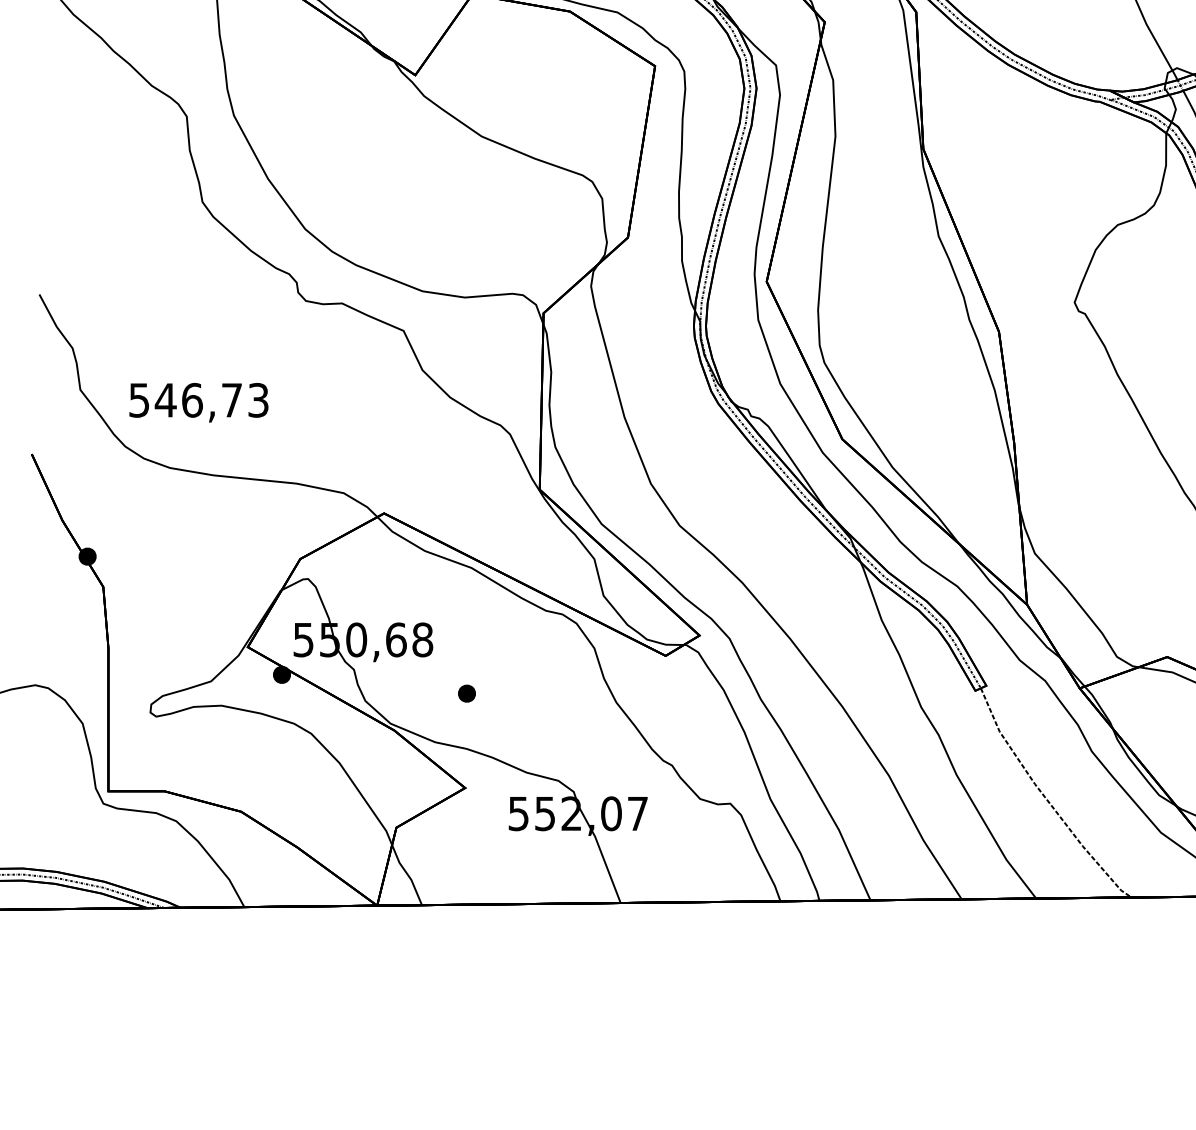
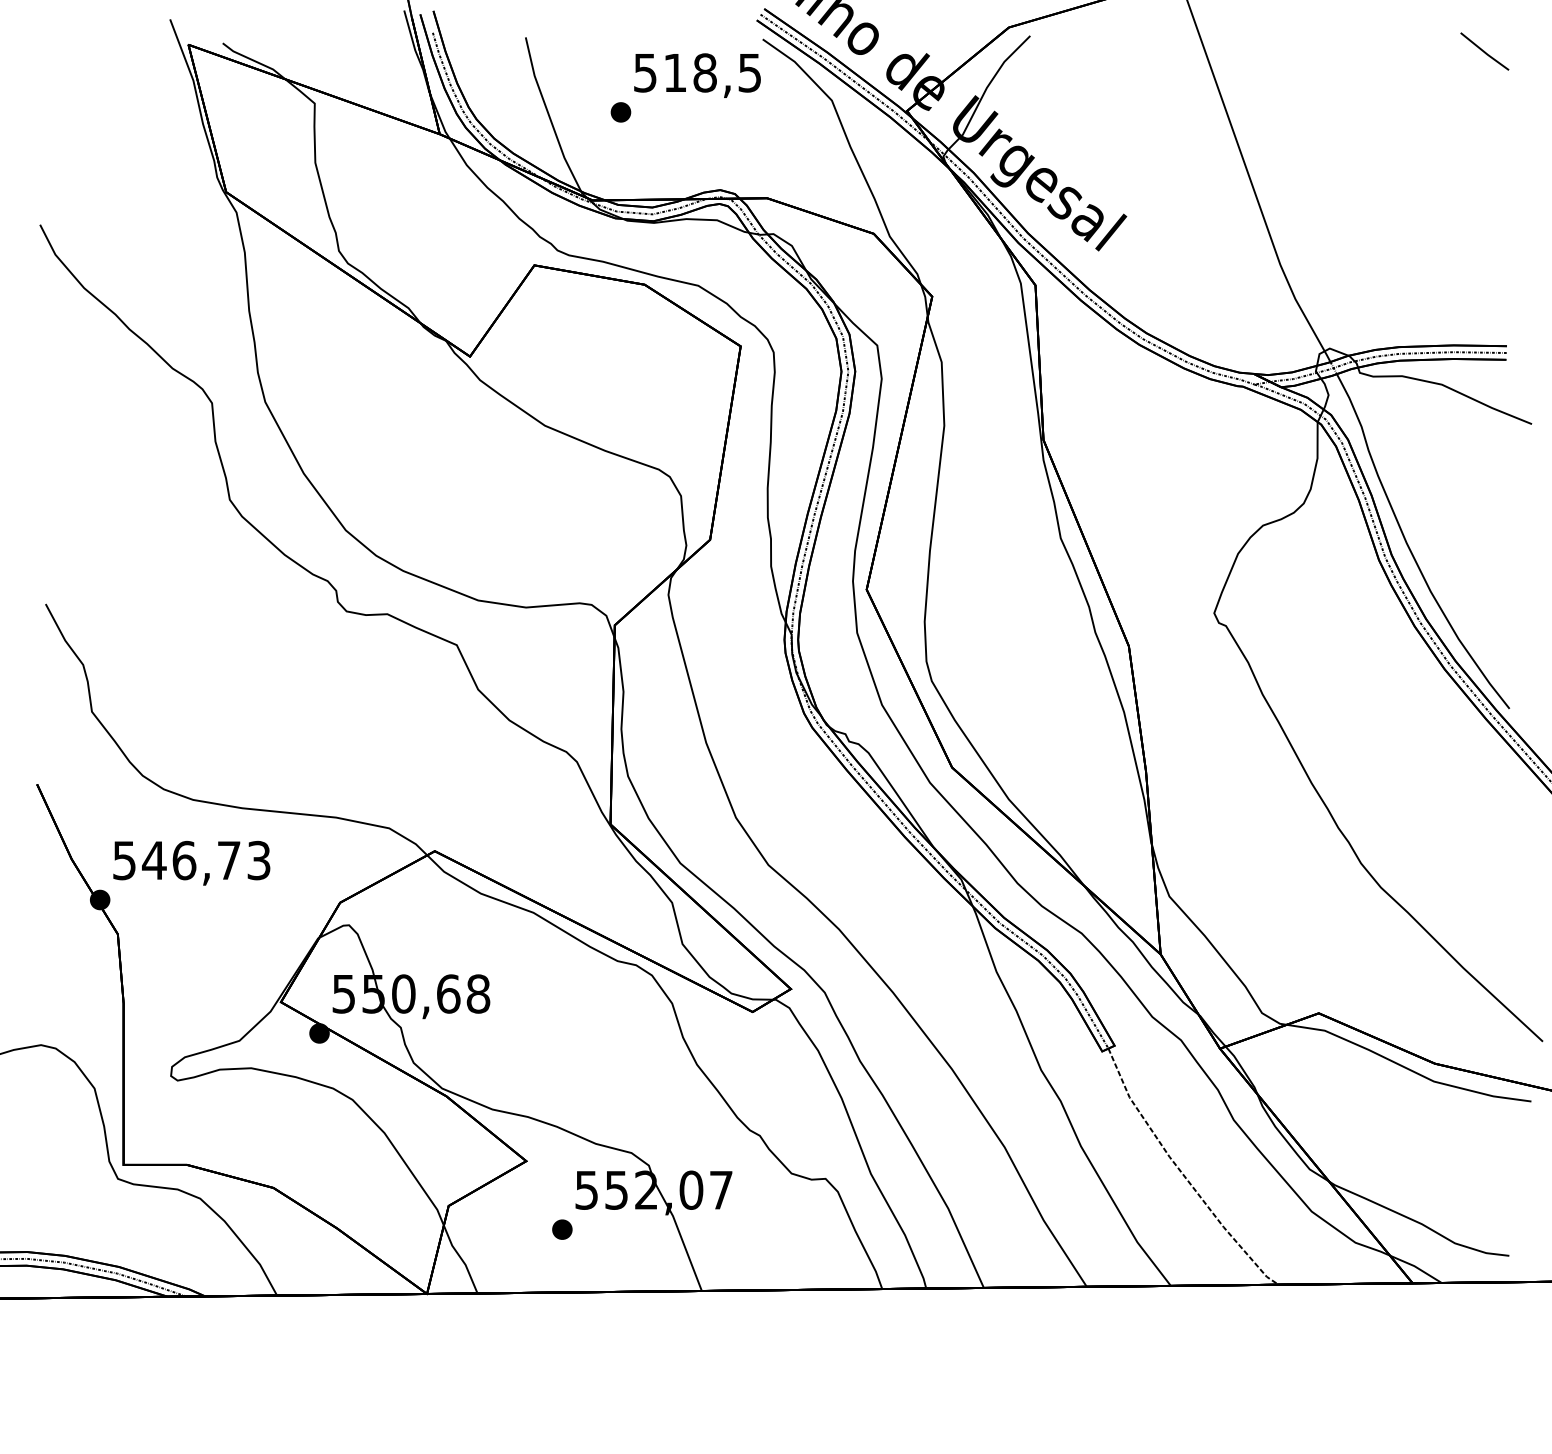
text: (198, 402) -> (191, 863), moved
part: (467, 693) -> (562, 1229), moved

